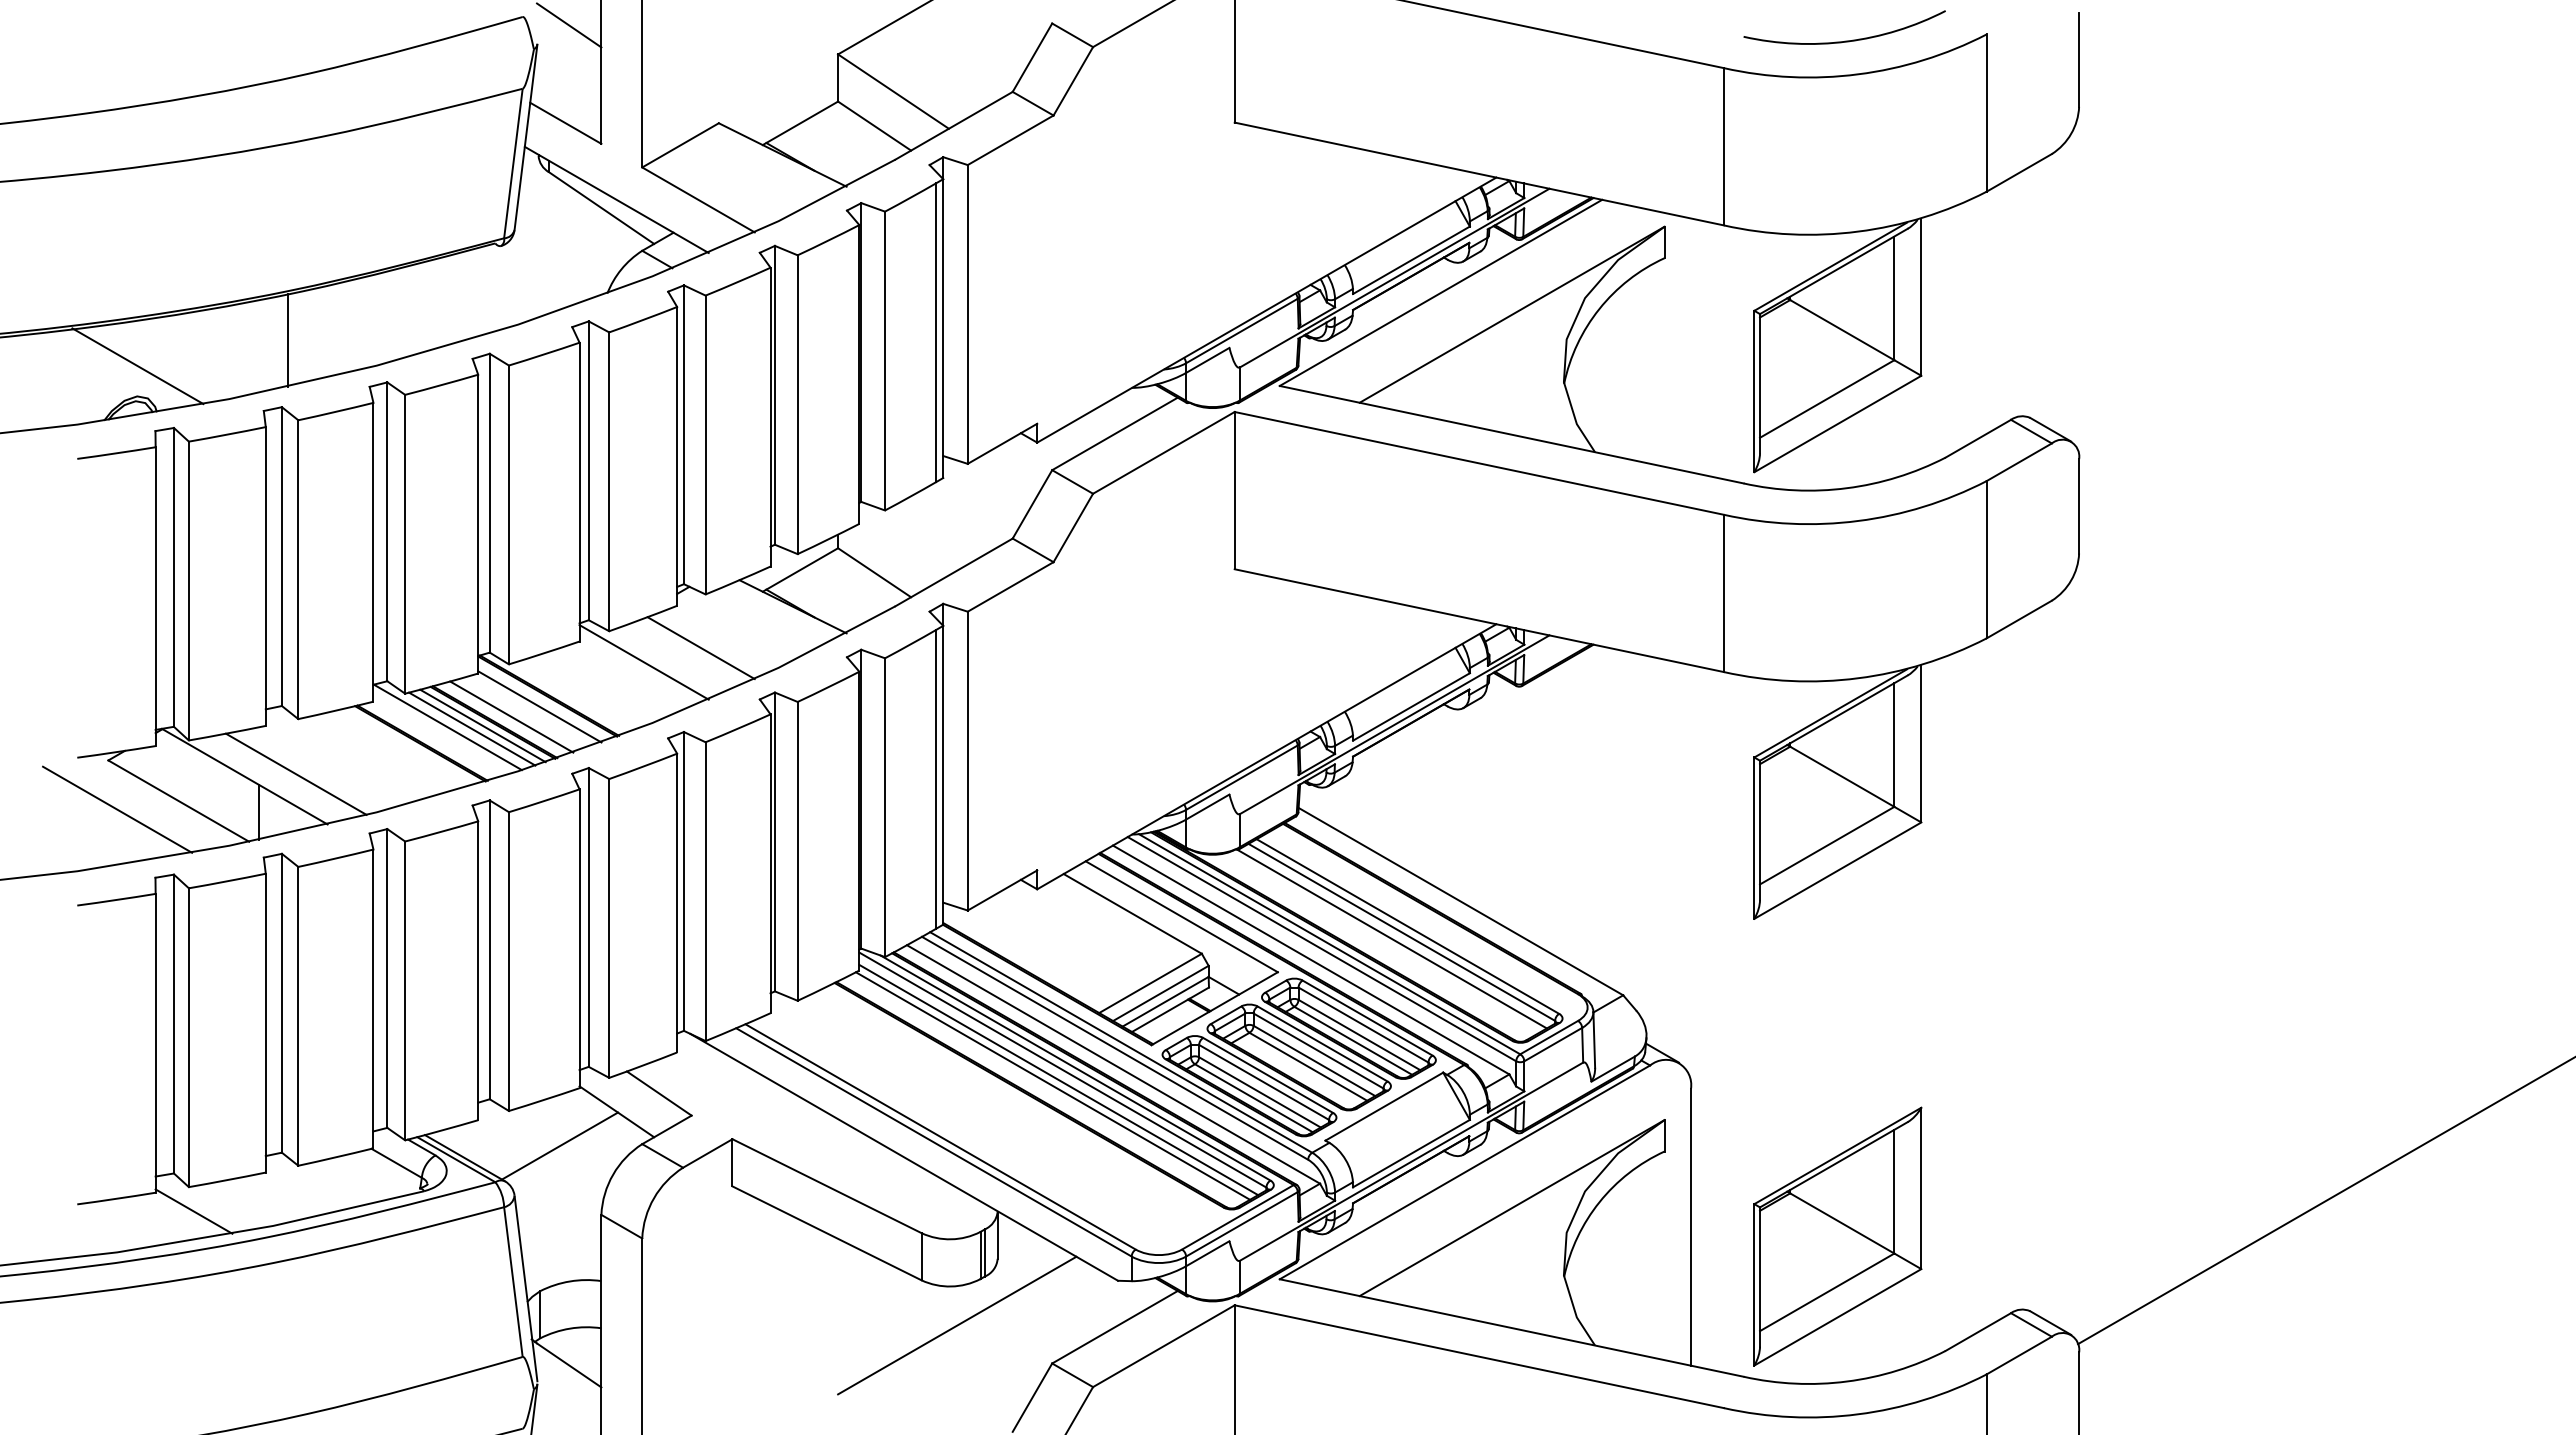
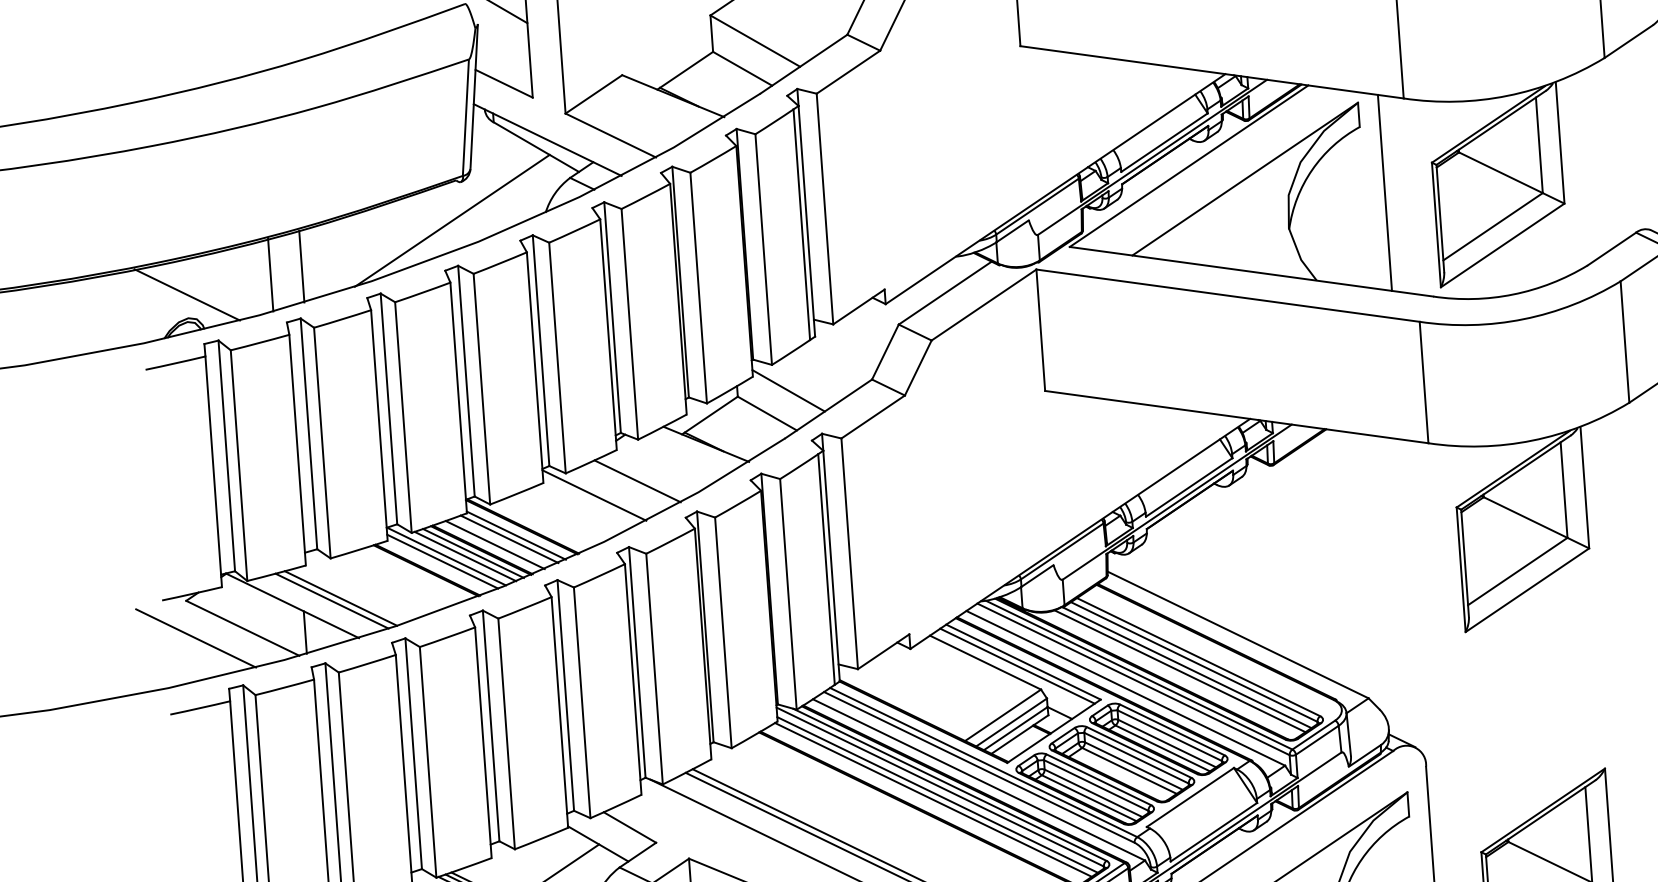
line: (486, 295) -> (452, 221), added
line: (1690, 345) -> (1384, 193), added
line: (247, 347) -> (270, 274), added
line: (903, 545) -> (788, 390), added
line: (530, 710) -> (509, 538), added
line: (442, 733) -> (442, 561), added
line: (307, 771) -> (340, 598), added
line: (1173, 920) -> (1017, 665), added
line: (1382, 942) -> (1179, 670), added

